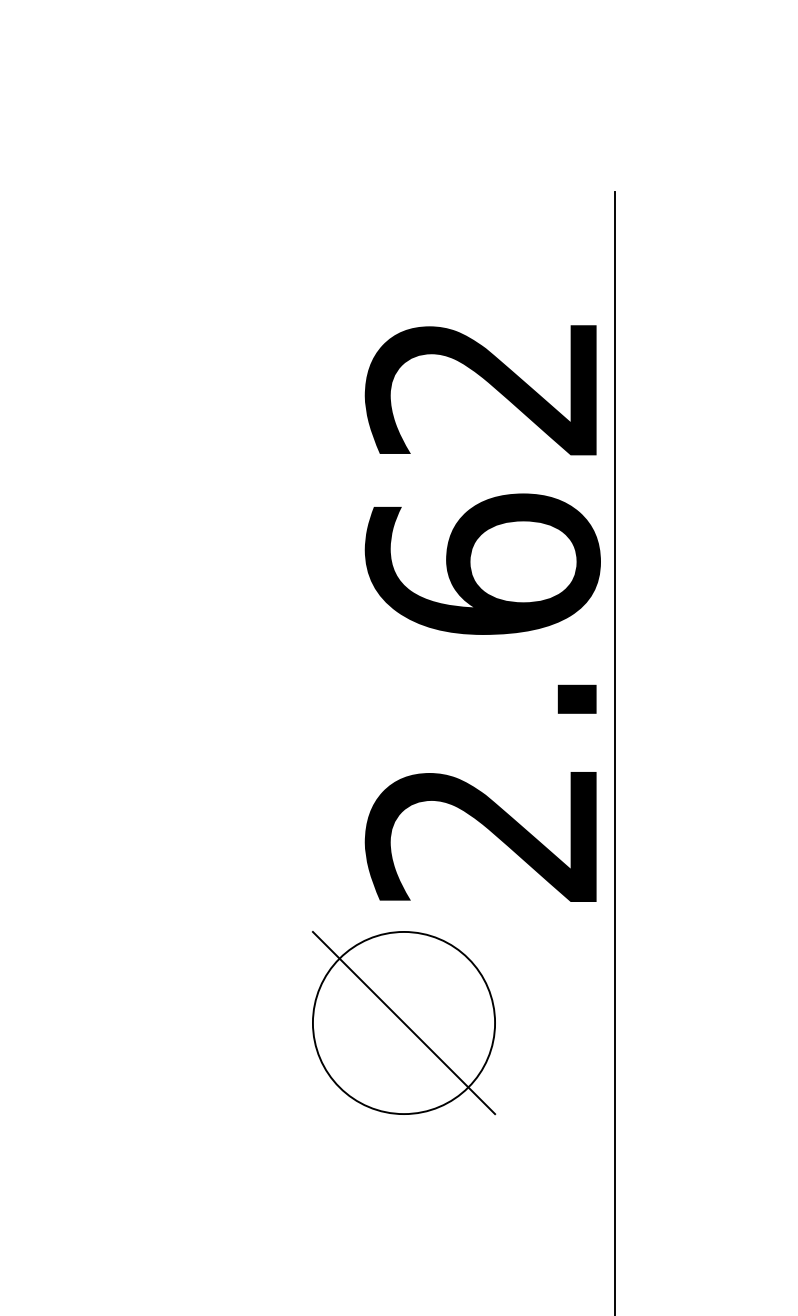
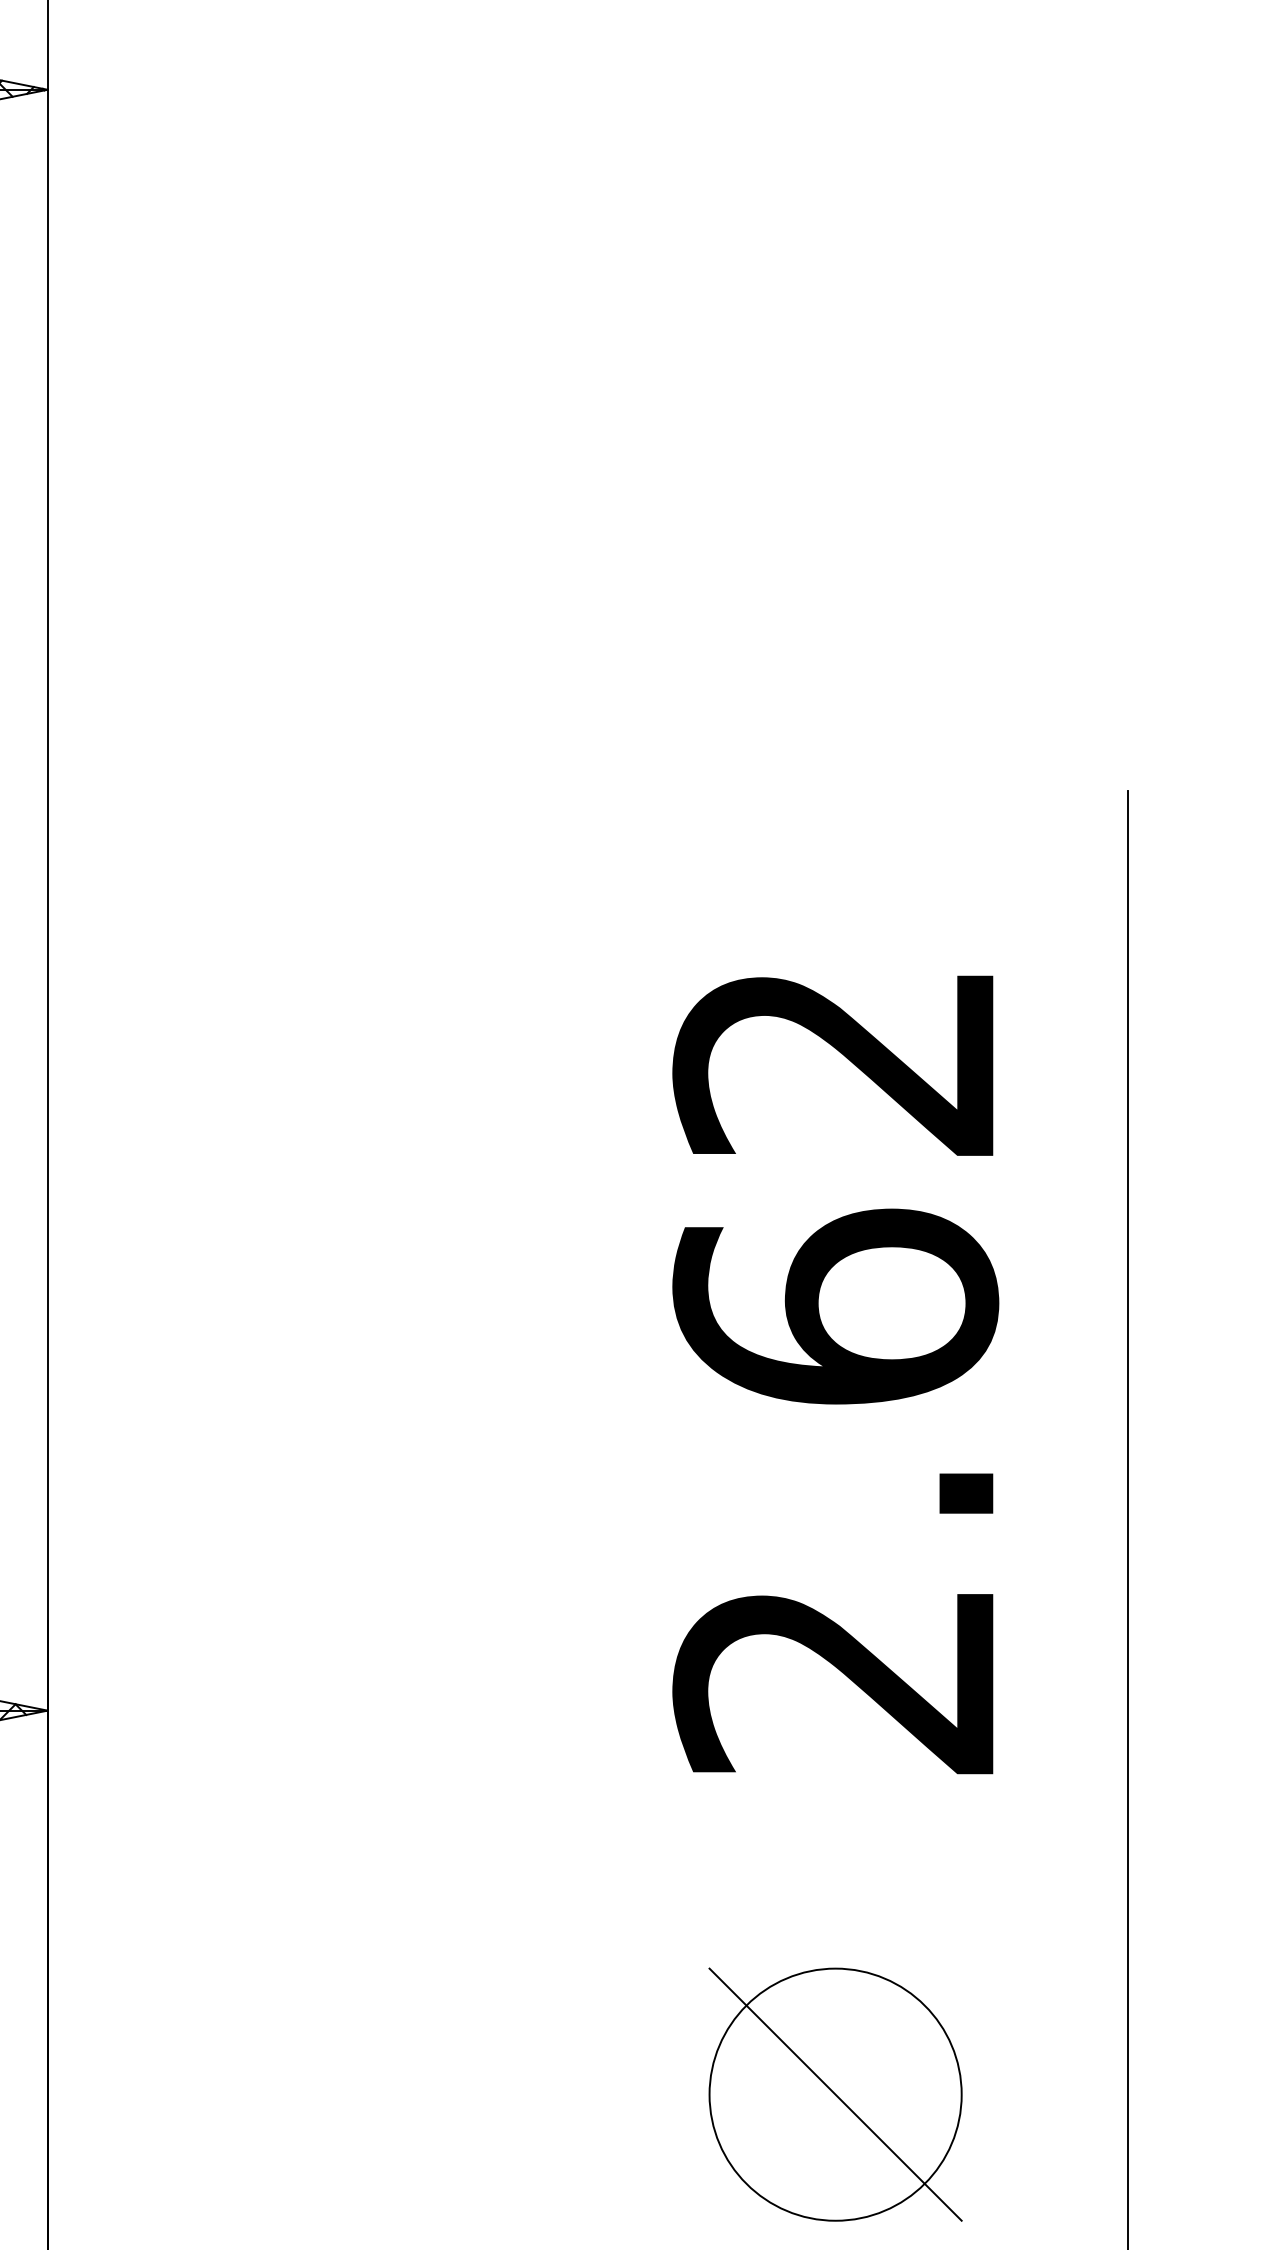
text: (482, 613) -> (835, 1374), moved
part: (403, 1022) -> (835, 2094), moved

